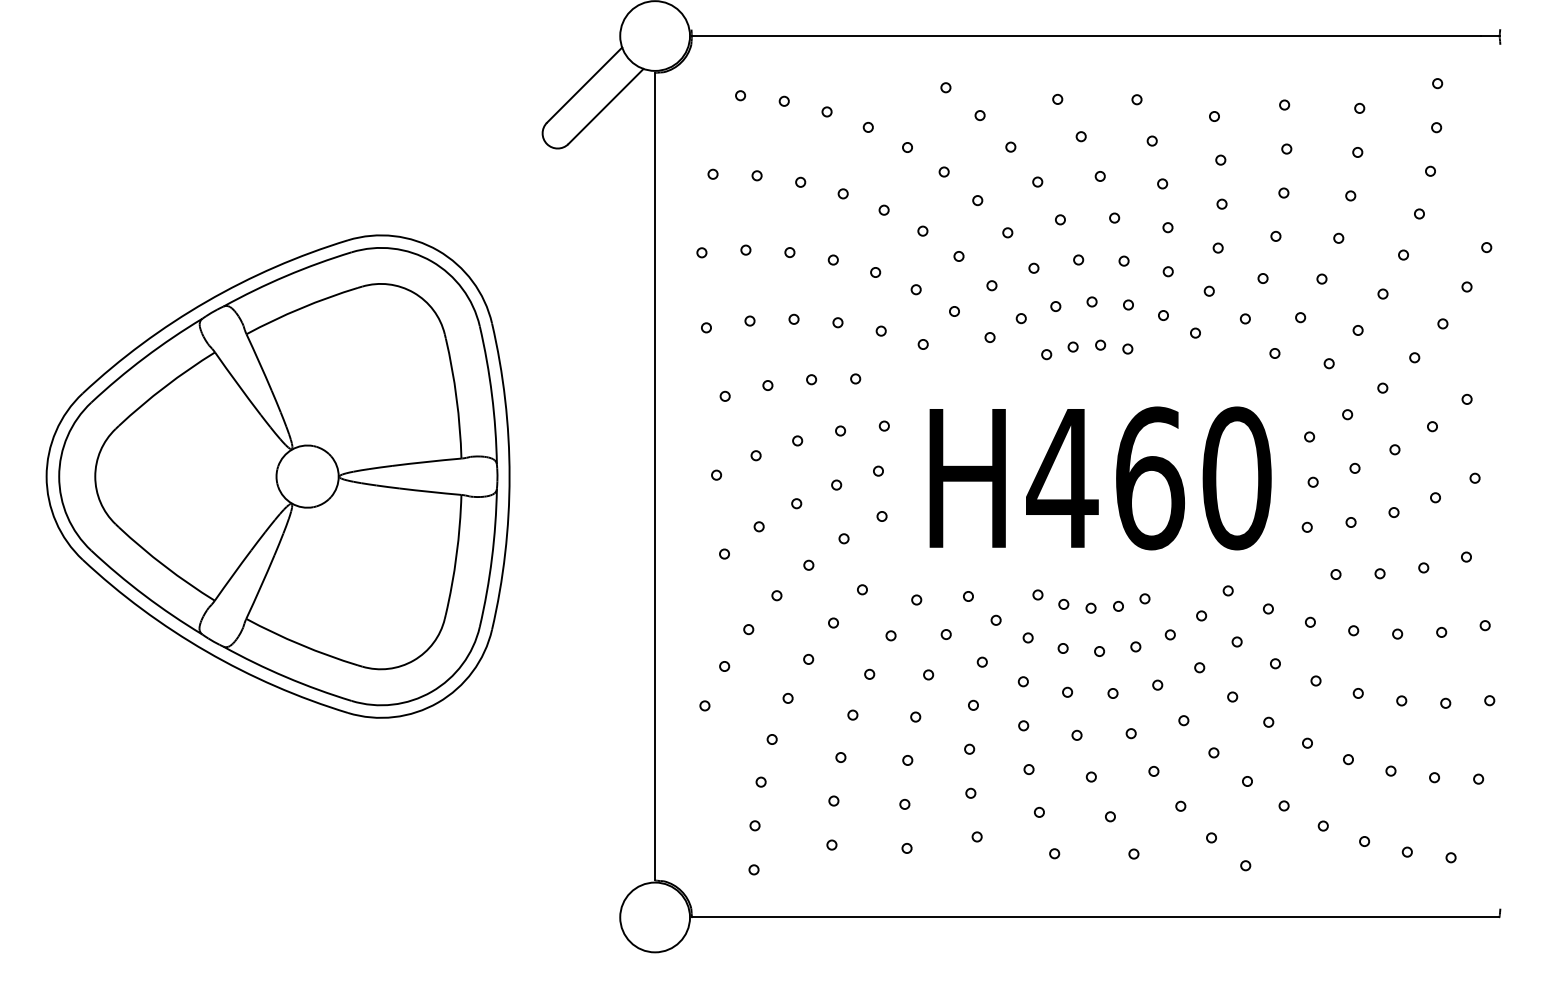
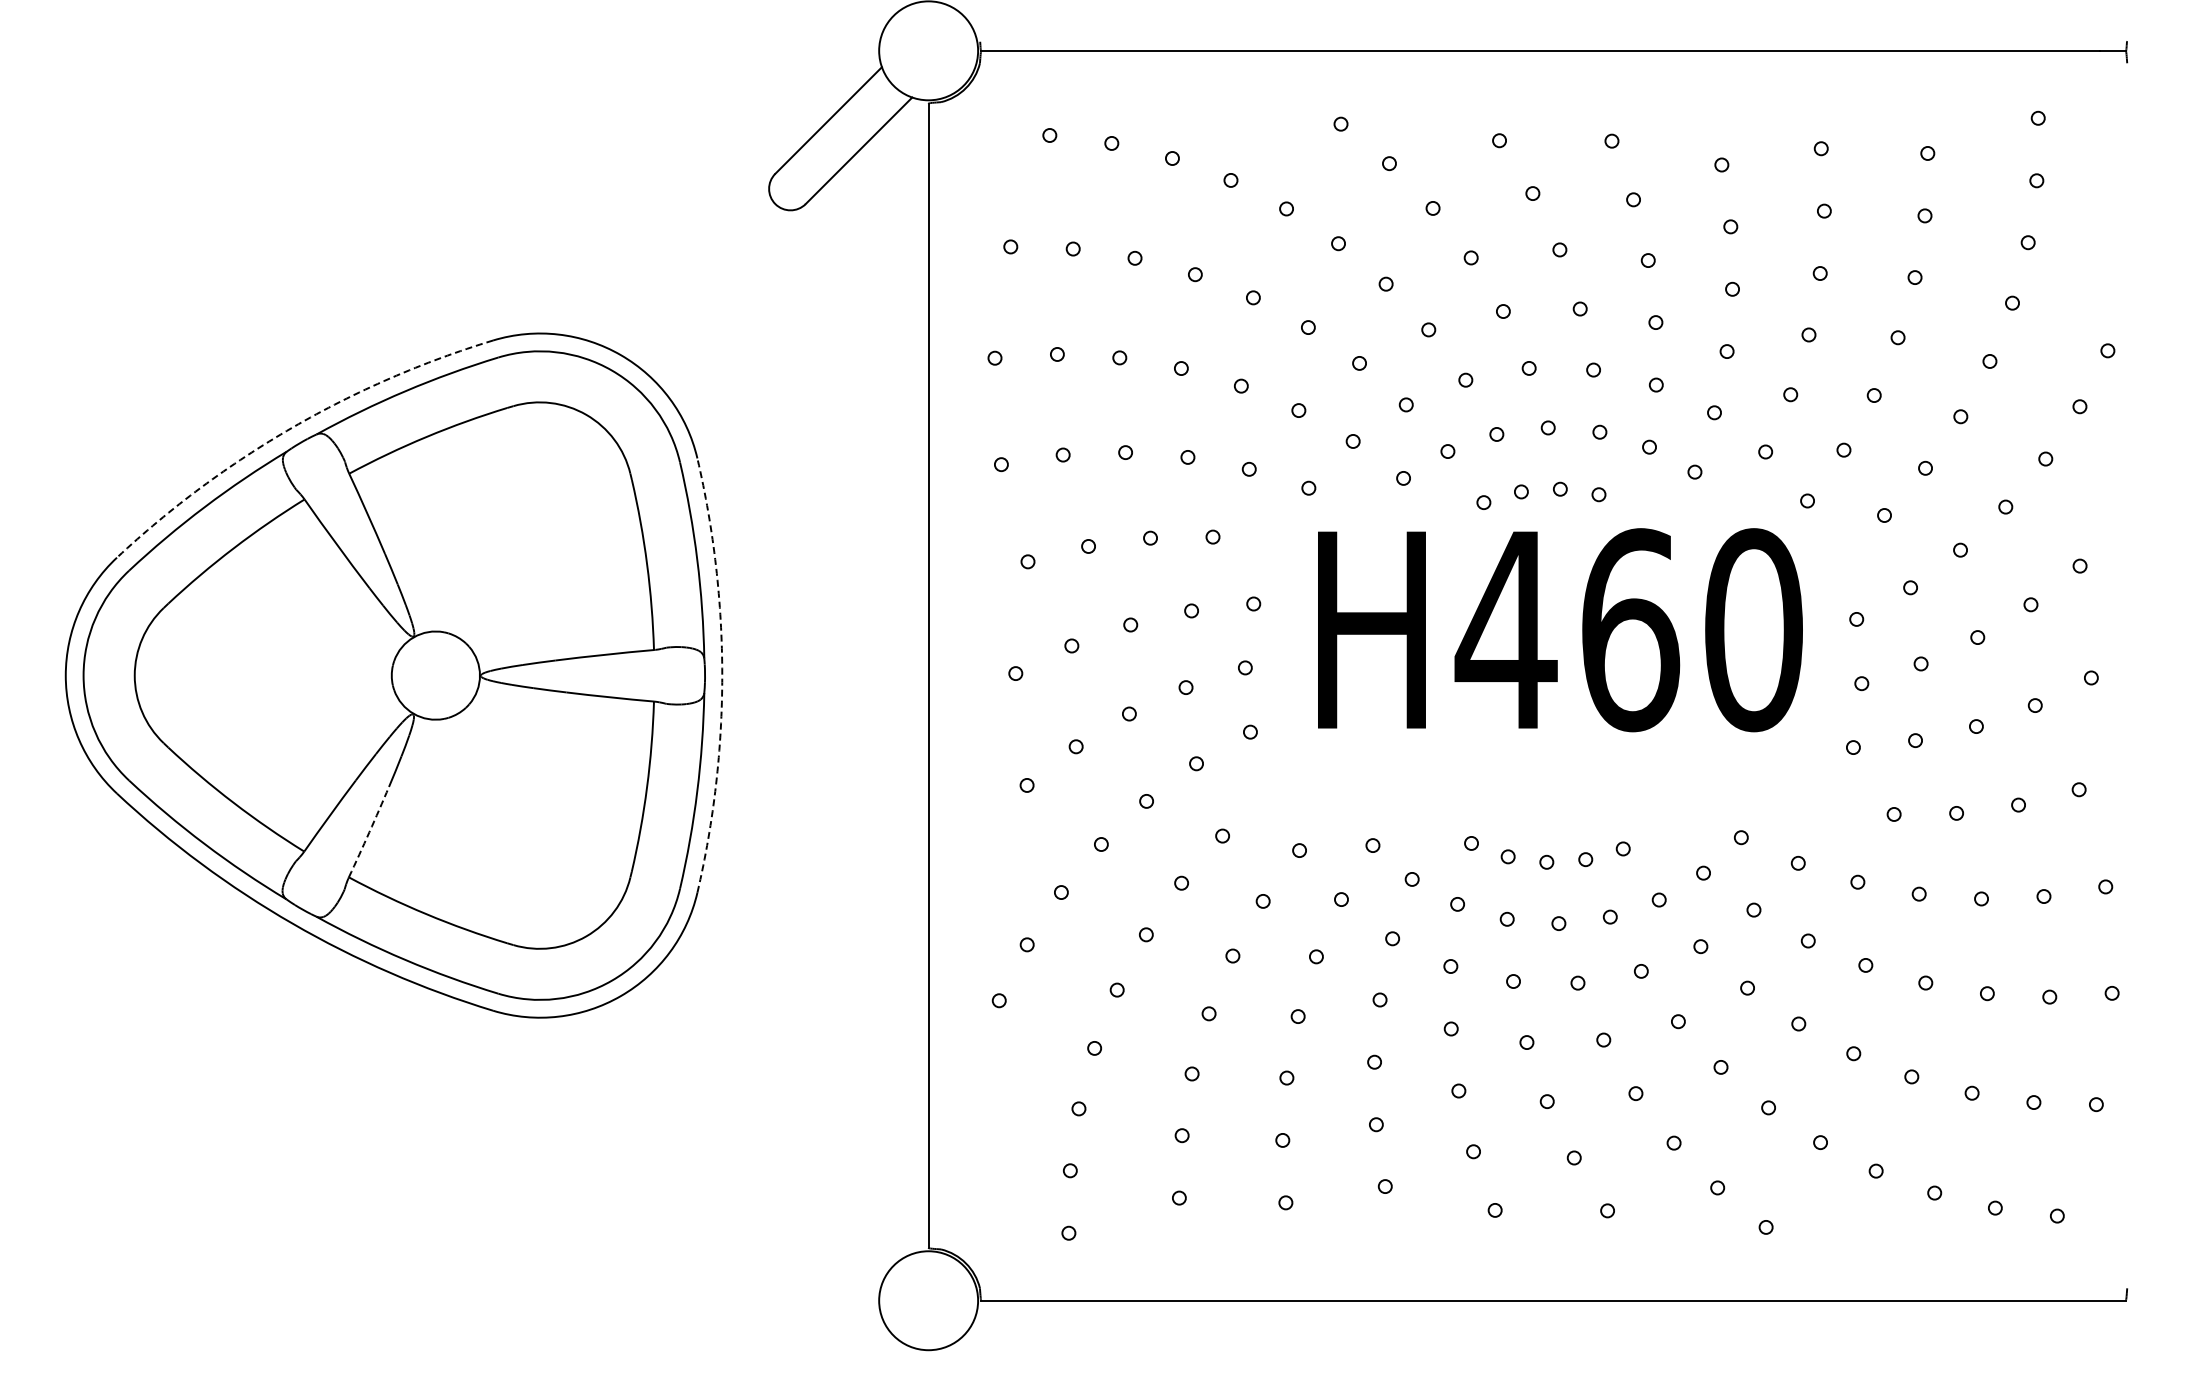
arc: (206, 301) -> (292, 427), solid -> dashed
arc: (509, 476) -> (722, 675), solid -> dashed
text: (1100, 478) -> (1560, 630), moved
arc: (260, 587) -> (369, 832), solid -> dashed

